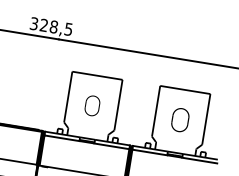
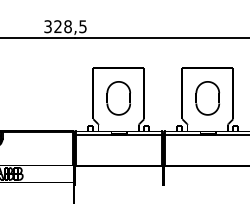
part: (92, 105) -> (118, 98), size x1.67
part: (180, 120) -> (207, 98), size x1.43

